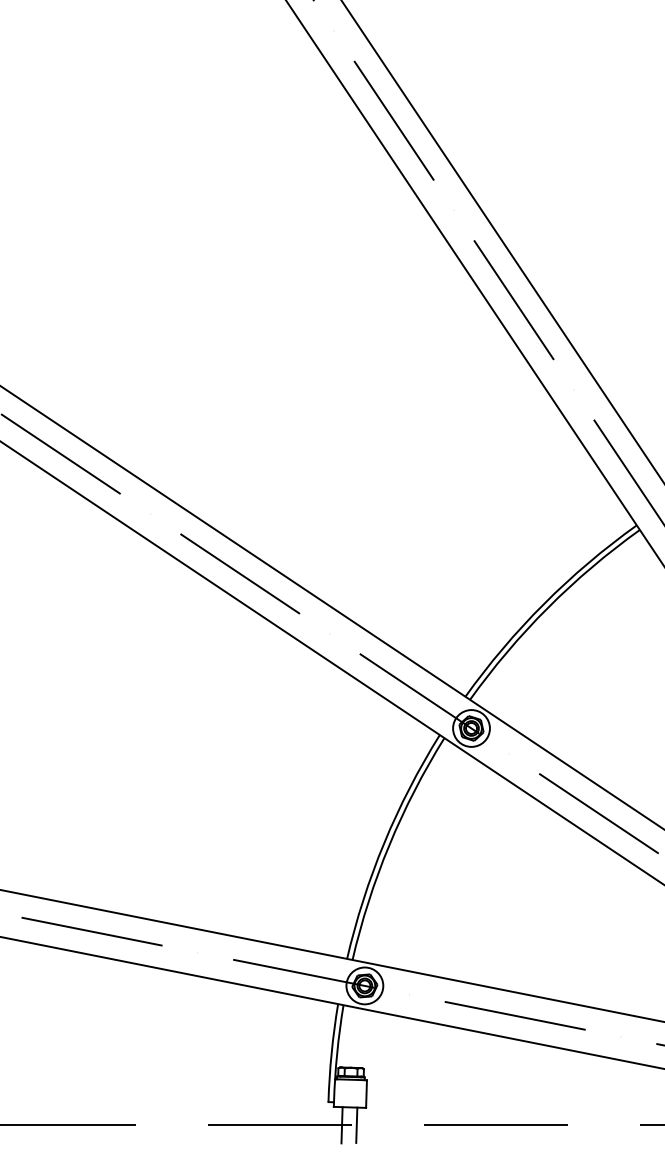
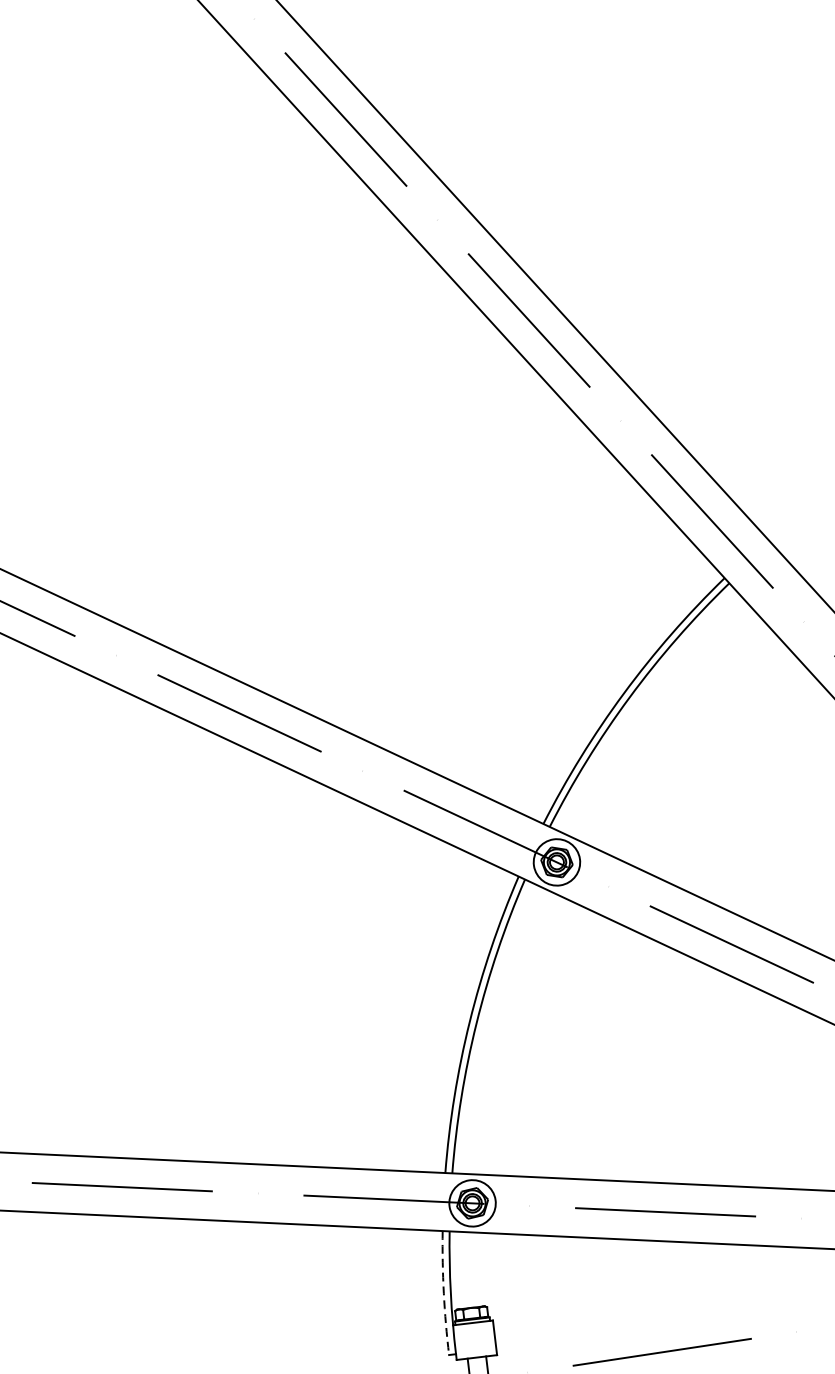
arc: (331, 1052) -> (443, 1292), solid -> dashed

